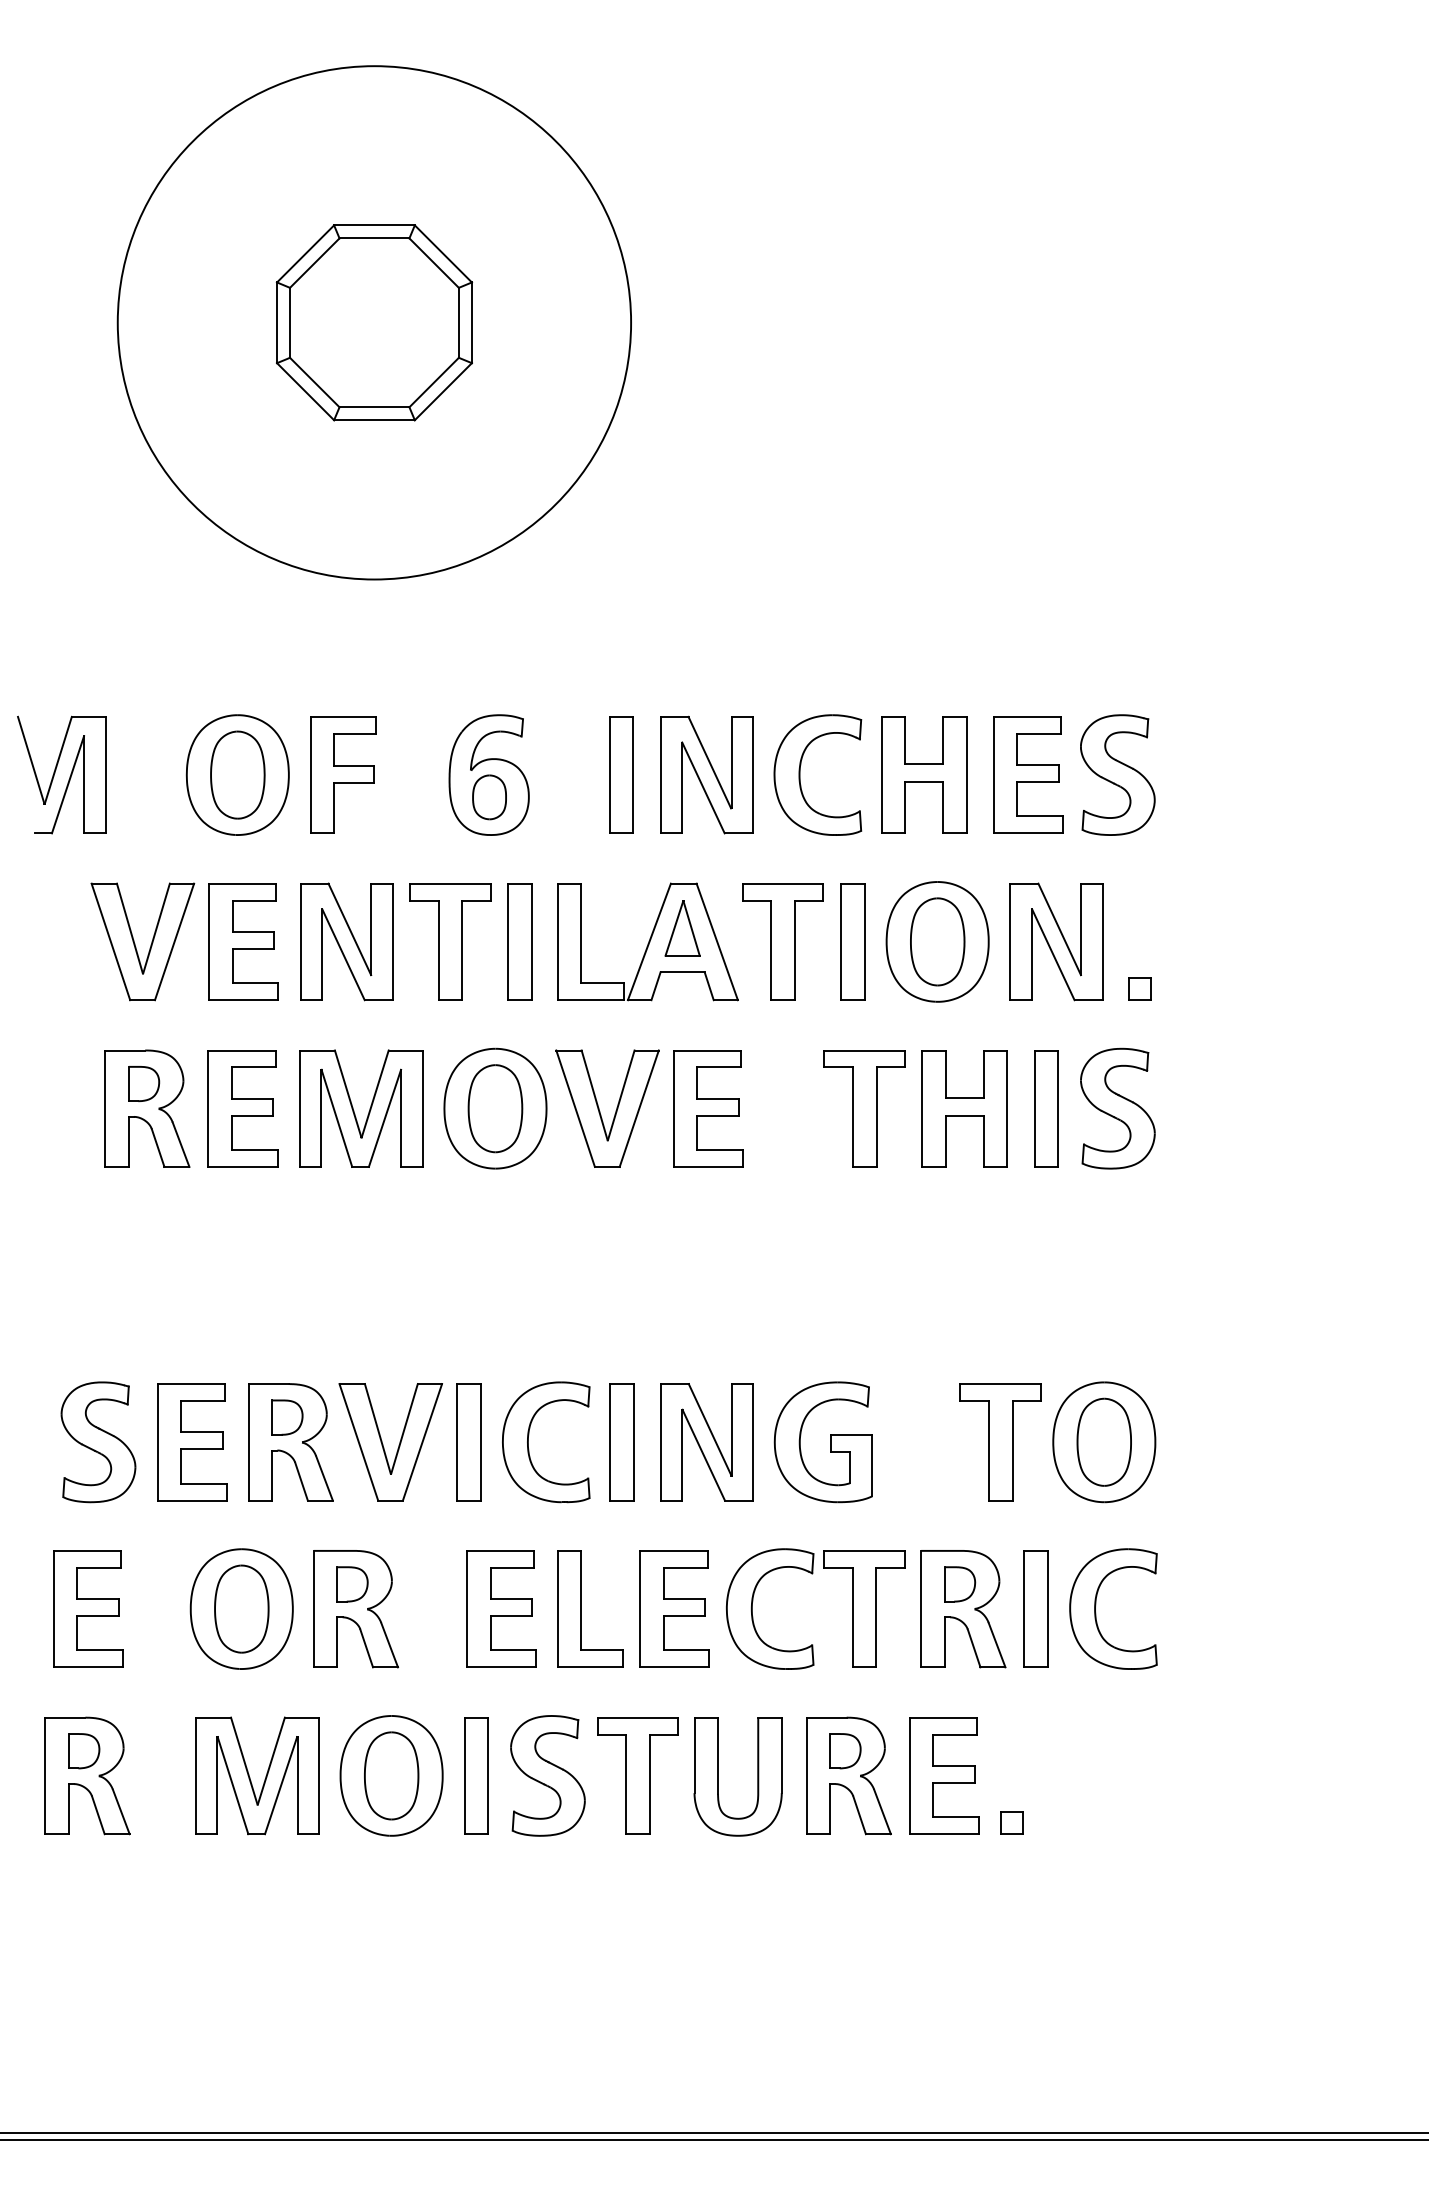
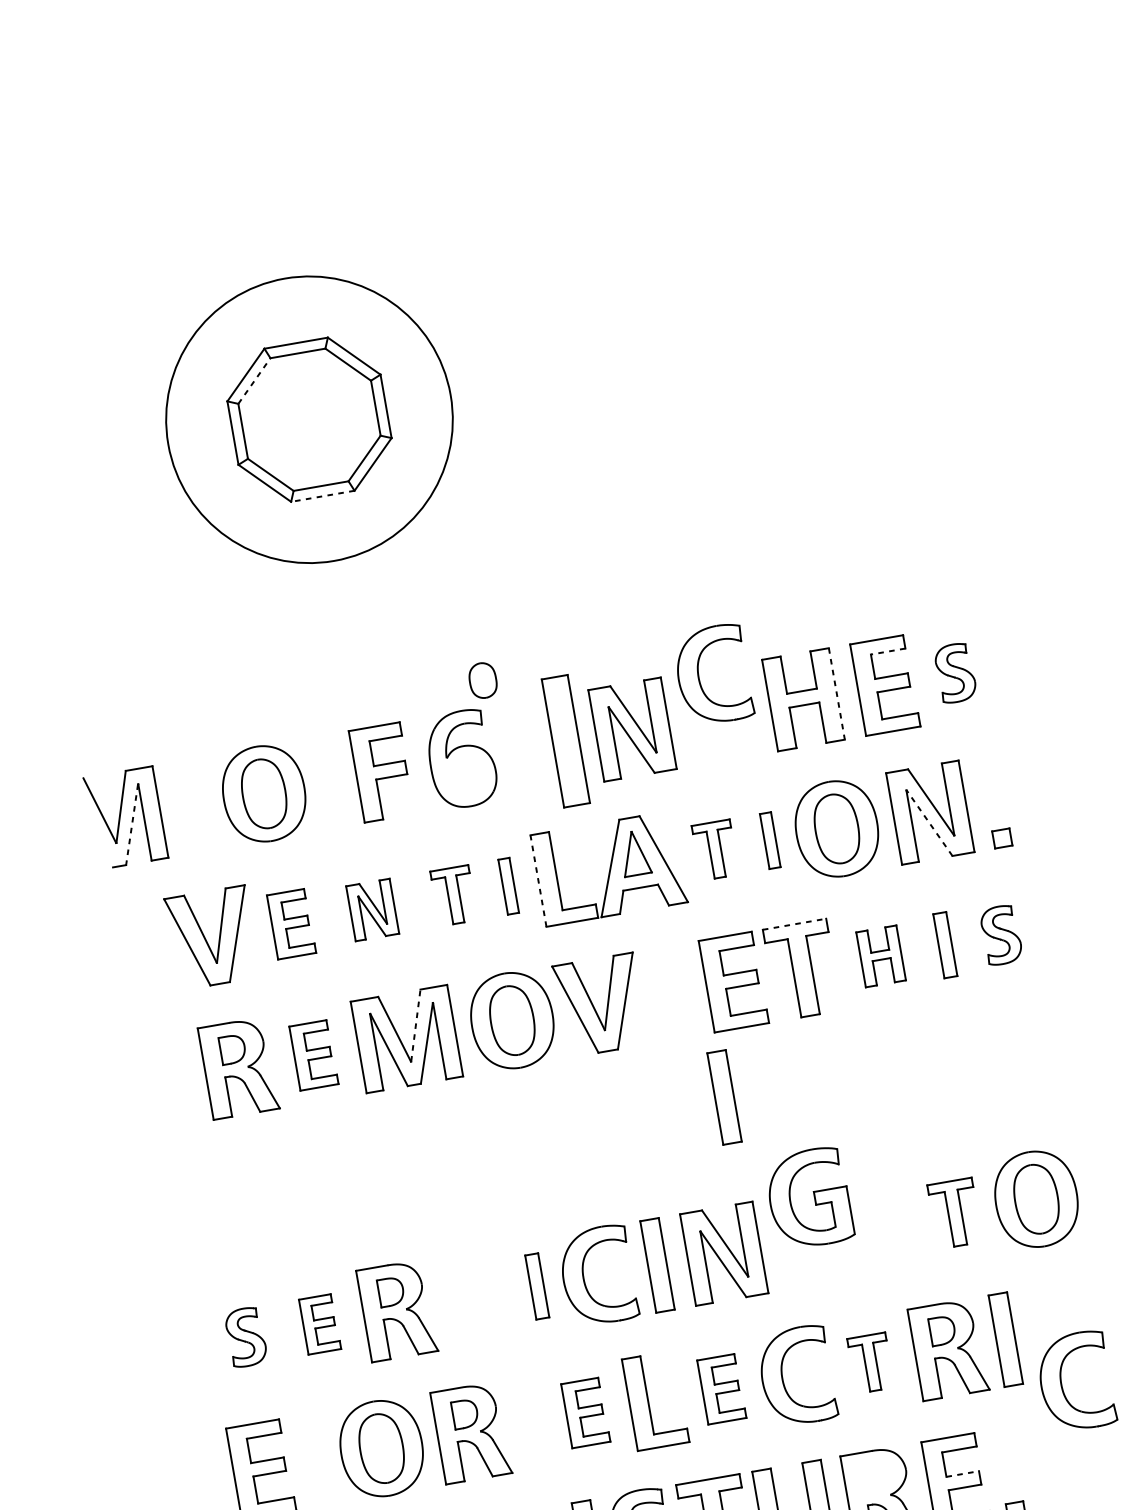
line: (314, 263) -> (254, 381), solid -> dashed
circle: (374, 322) -> (309, 419), size x0.7
line: (373, 420) -> (322, 496), solid -> dashed
line: (1039, 733) -> (888, 651), solid -> dashed
part: (343, 774) -> (382, 771), moved
part: (621, 774) -> (565, 740), size x1.4
part: (800, 774) -> (699, 676), moved
part: (1117, 774) -> (955, 672), size x0.6
line: (966, 775) -> (836, 694), solid -> dashed
line: (67, 785) -> (131, 825), solid -> dashed
part: (489, 797) -> (483, 680), moved
part: (243, 941) -> (291, 923), size x0.7
part: (346, 941) -> (372, 909), size x0.6
part: (450, 941) -> (454, 895), size x0.6
part: (519, 941) -> (508, 885), size x0.6
line: (557, 941) -> (538, 880), solid -> dashed
part: (782, 941) -> (714, 849), size x0.6
part: (852, 941) -> (769, 840), size x0.6
line: (1053, 954) -> (929, 822), solid -> dashed
line: (865, 1050) -> (795, 924), solid -> dashed
line: (375, 1093) -> (416, 1025), solid -> dashed
part: (242, 1108) -> (313, 1055), size x0.7
part: (708, 1108) -> (733, 981), moved
part: (964, 1108) -> (880, 956), size x0.6
part: (1046, 1108) -> (945, 944), size x0.7
part: (1117, 1108) -> (1001, 935), size x0.6
part: (740, 1249) -> (724, 1097), added
part: (98, 1442) -> (246, 1337), size x0.6
part: (192, 1442) -> (320, 1324), size x0.6
part: (468, 1442) -> (536, 1286), size x0.7
part: (830, 1442) -> (814, 1197), moved
part: (1000, 1442) -> (954, 1213), size x0.7
part: (383, 1444) -> (470, 1299), removed
part: (1096, 1605) -> (1061, 1381), moved
part: (501, 1608) -> (585, 1412), size x0.7
part: (674, 1608) -> (721, 1388), size x0.7
part: (864, 1608) -> (870, 1362), size x0.6
part: (845, 1751) -> (875, 1477), removed
line: (953, 1765) -> (962, 1473), solid -> dashed

